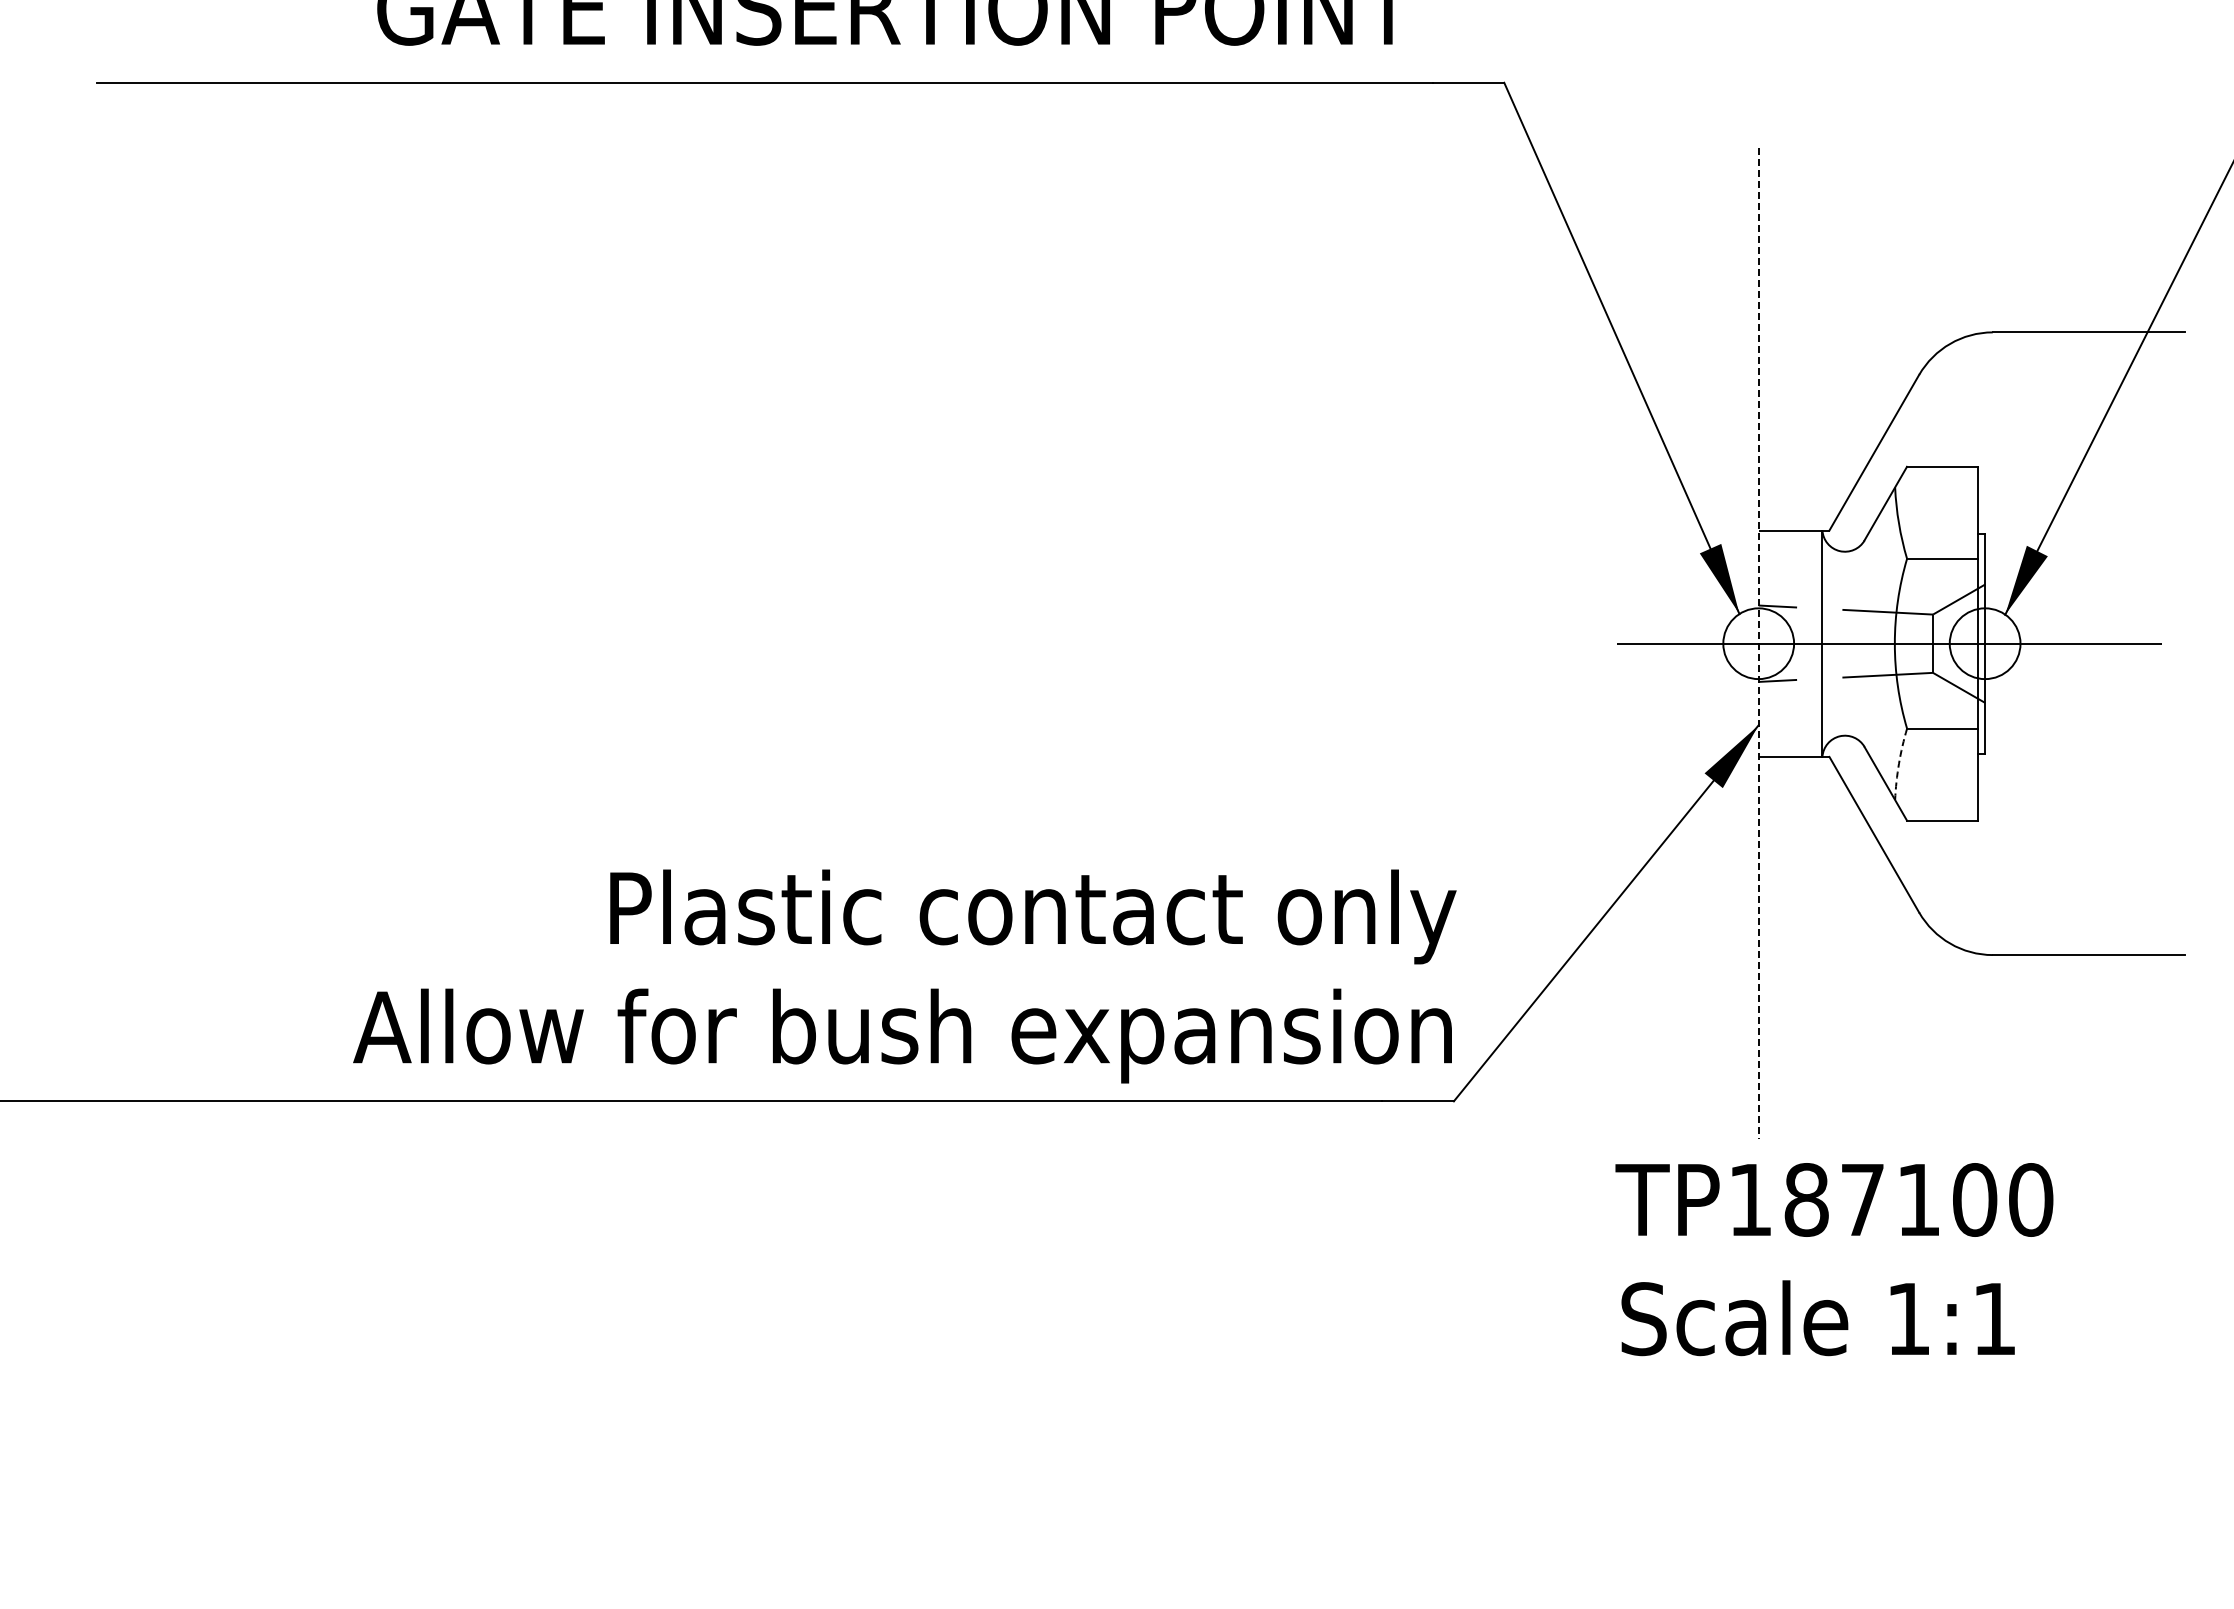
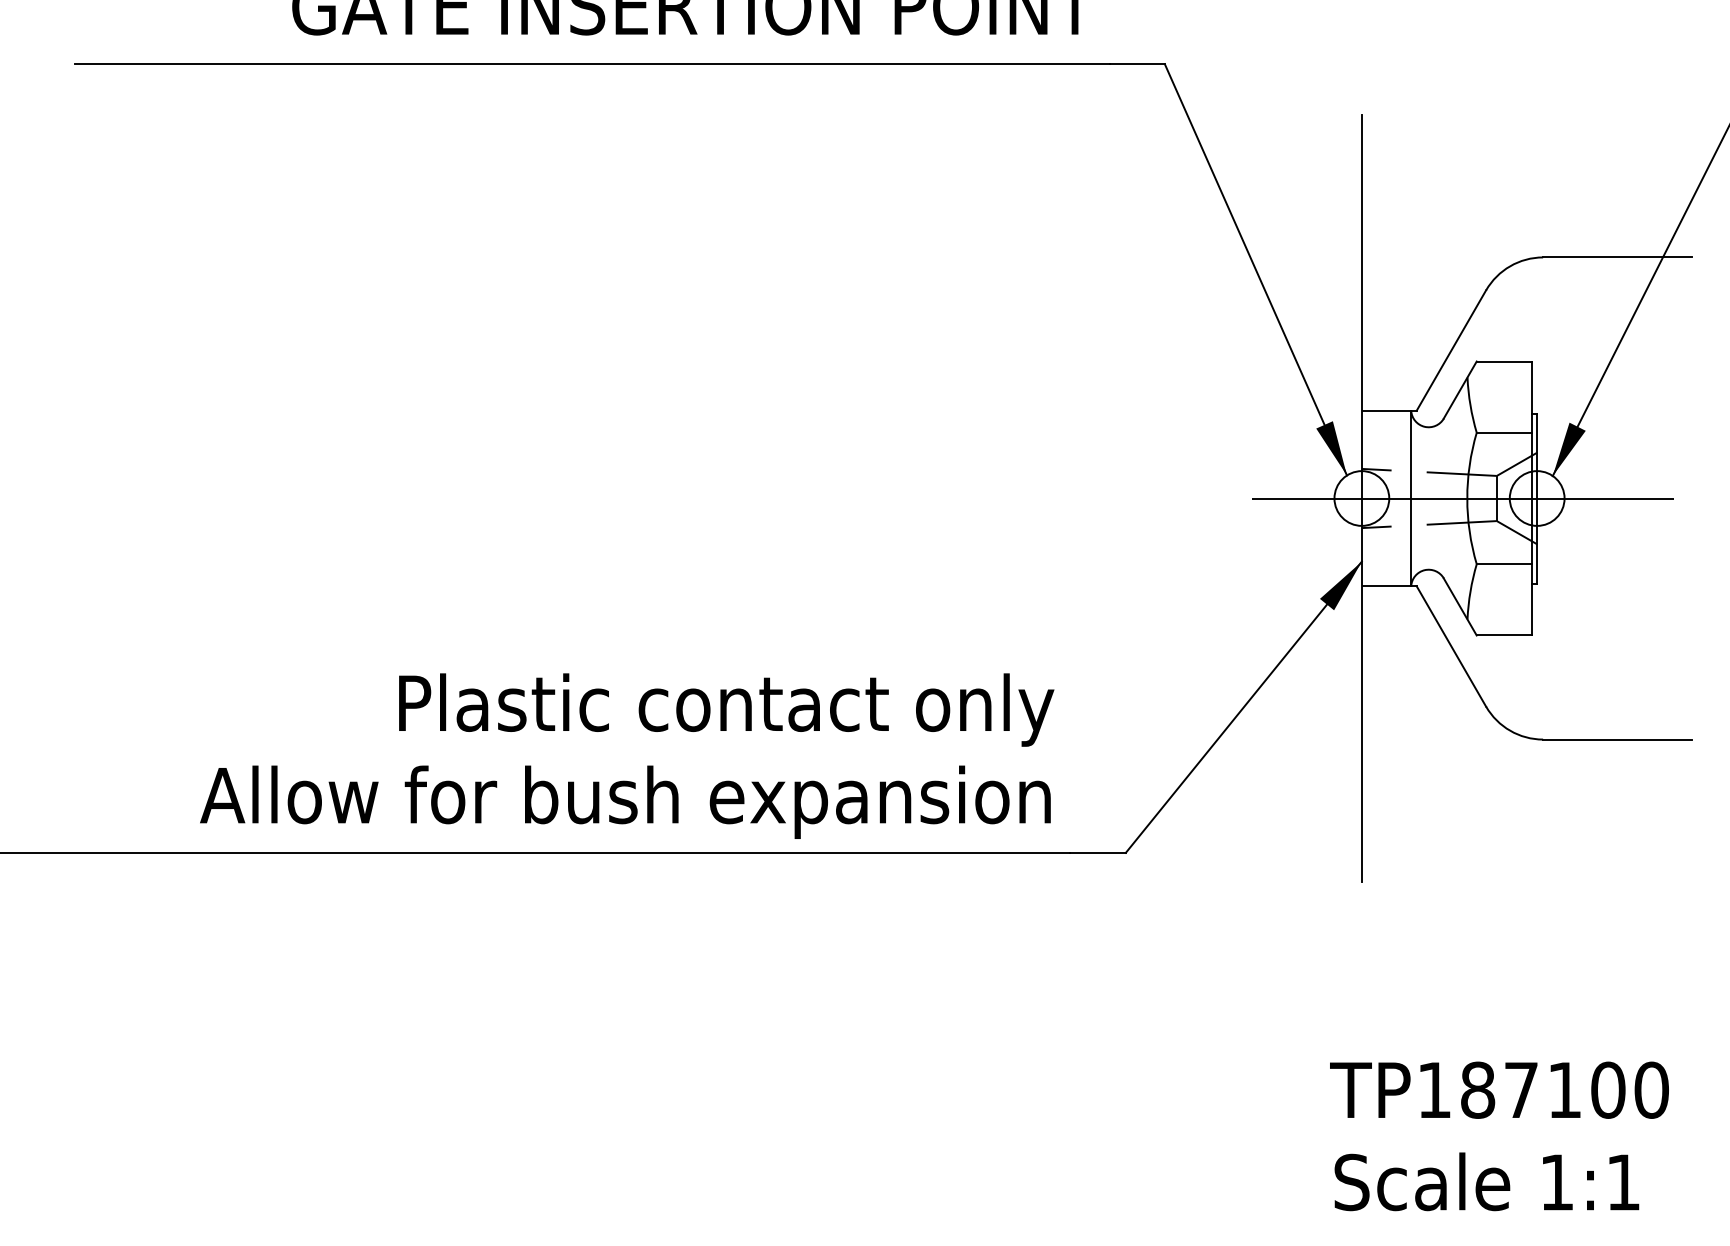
line: (1758, 644) -> (1361, 499), dashed -> solid
arc: (1898, 763) -> (1470, 591), dashed -> solid
text: (904, 976) -> (626, 756), moved
text: (1834, 1259) -> (1499, 1136), moved

